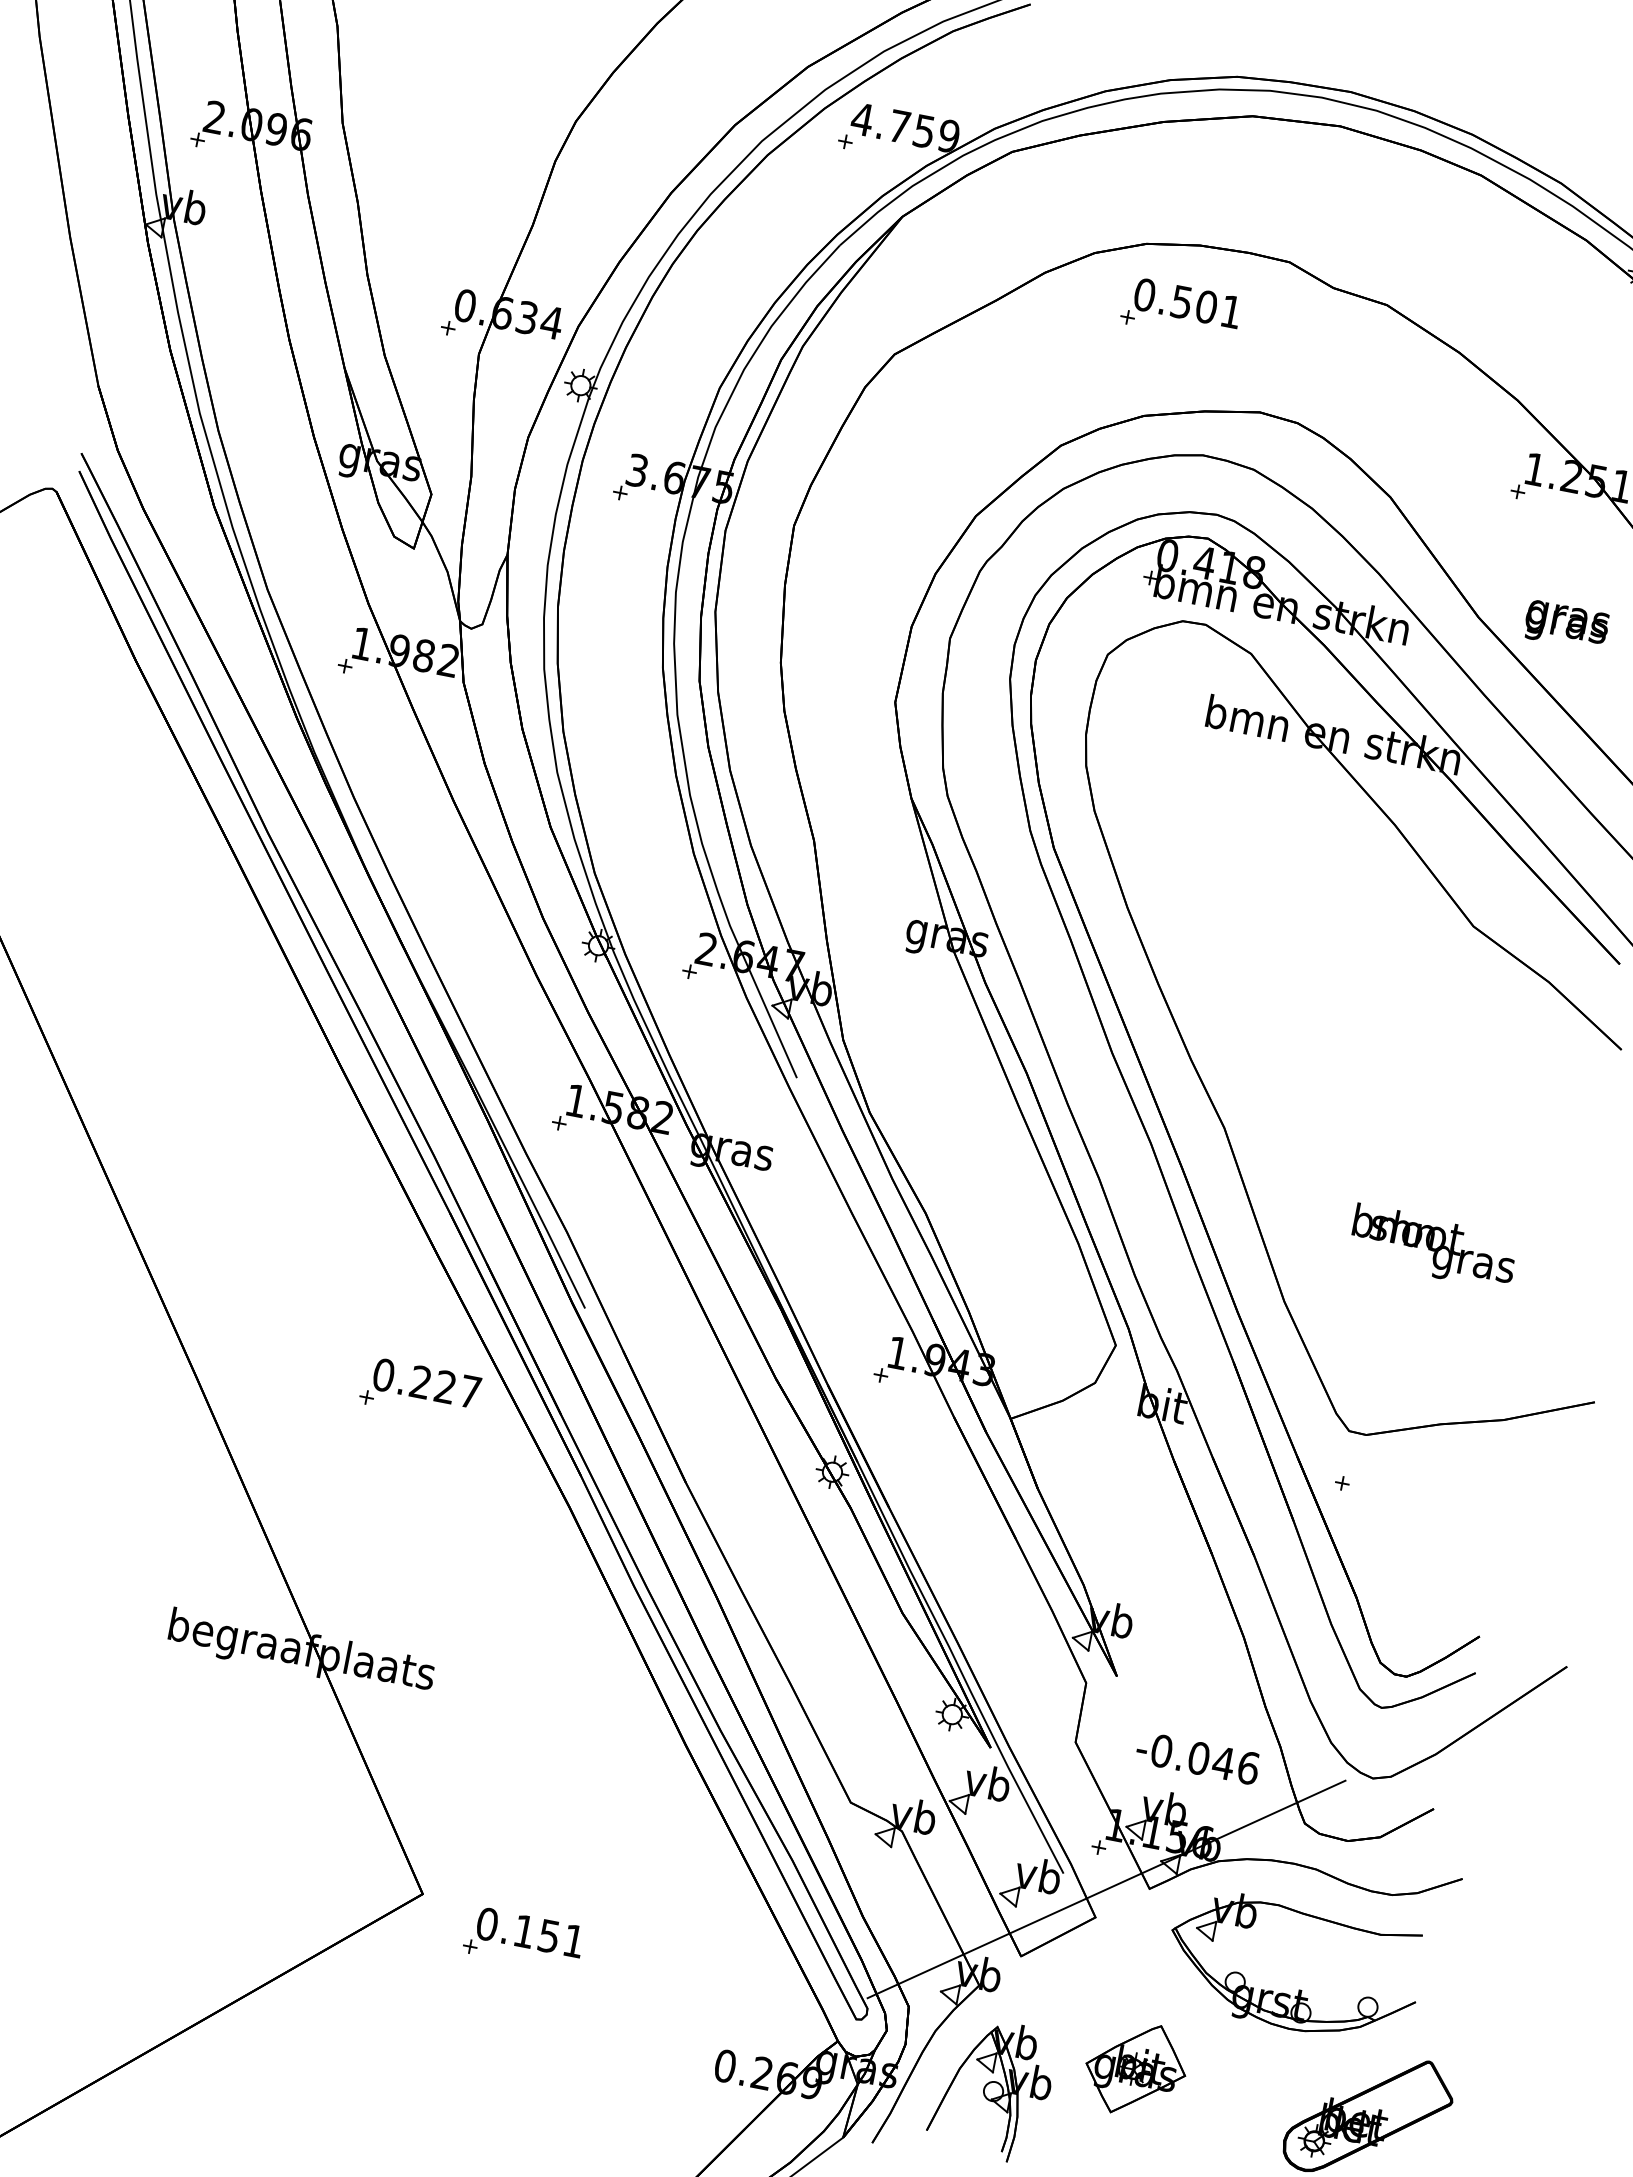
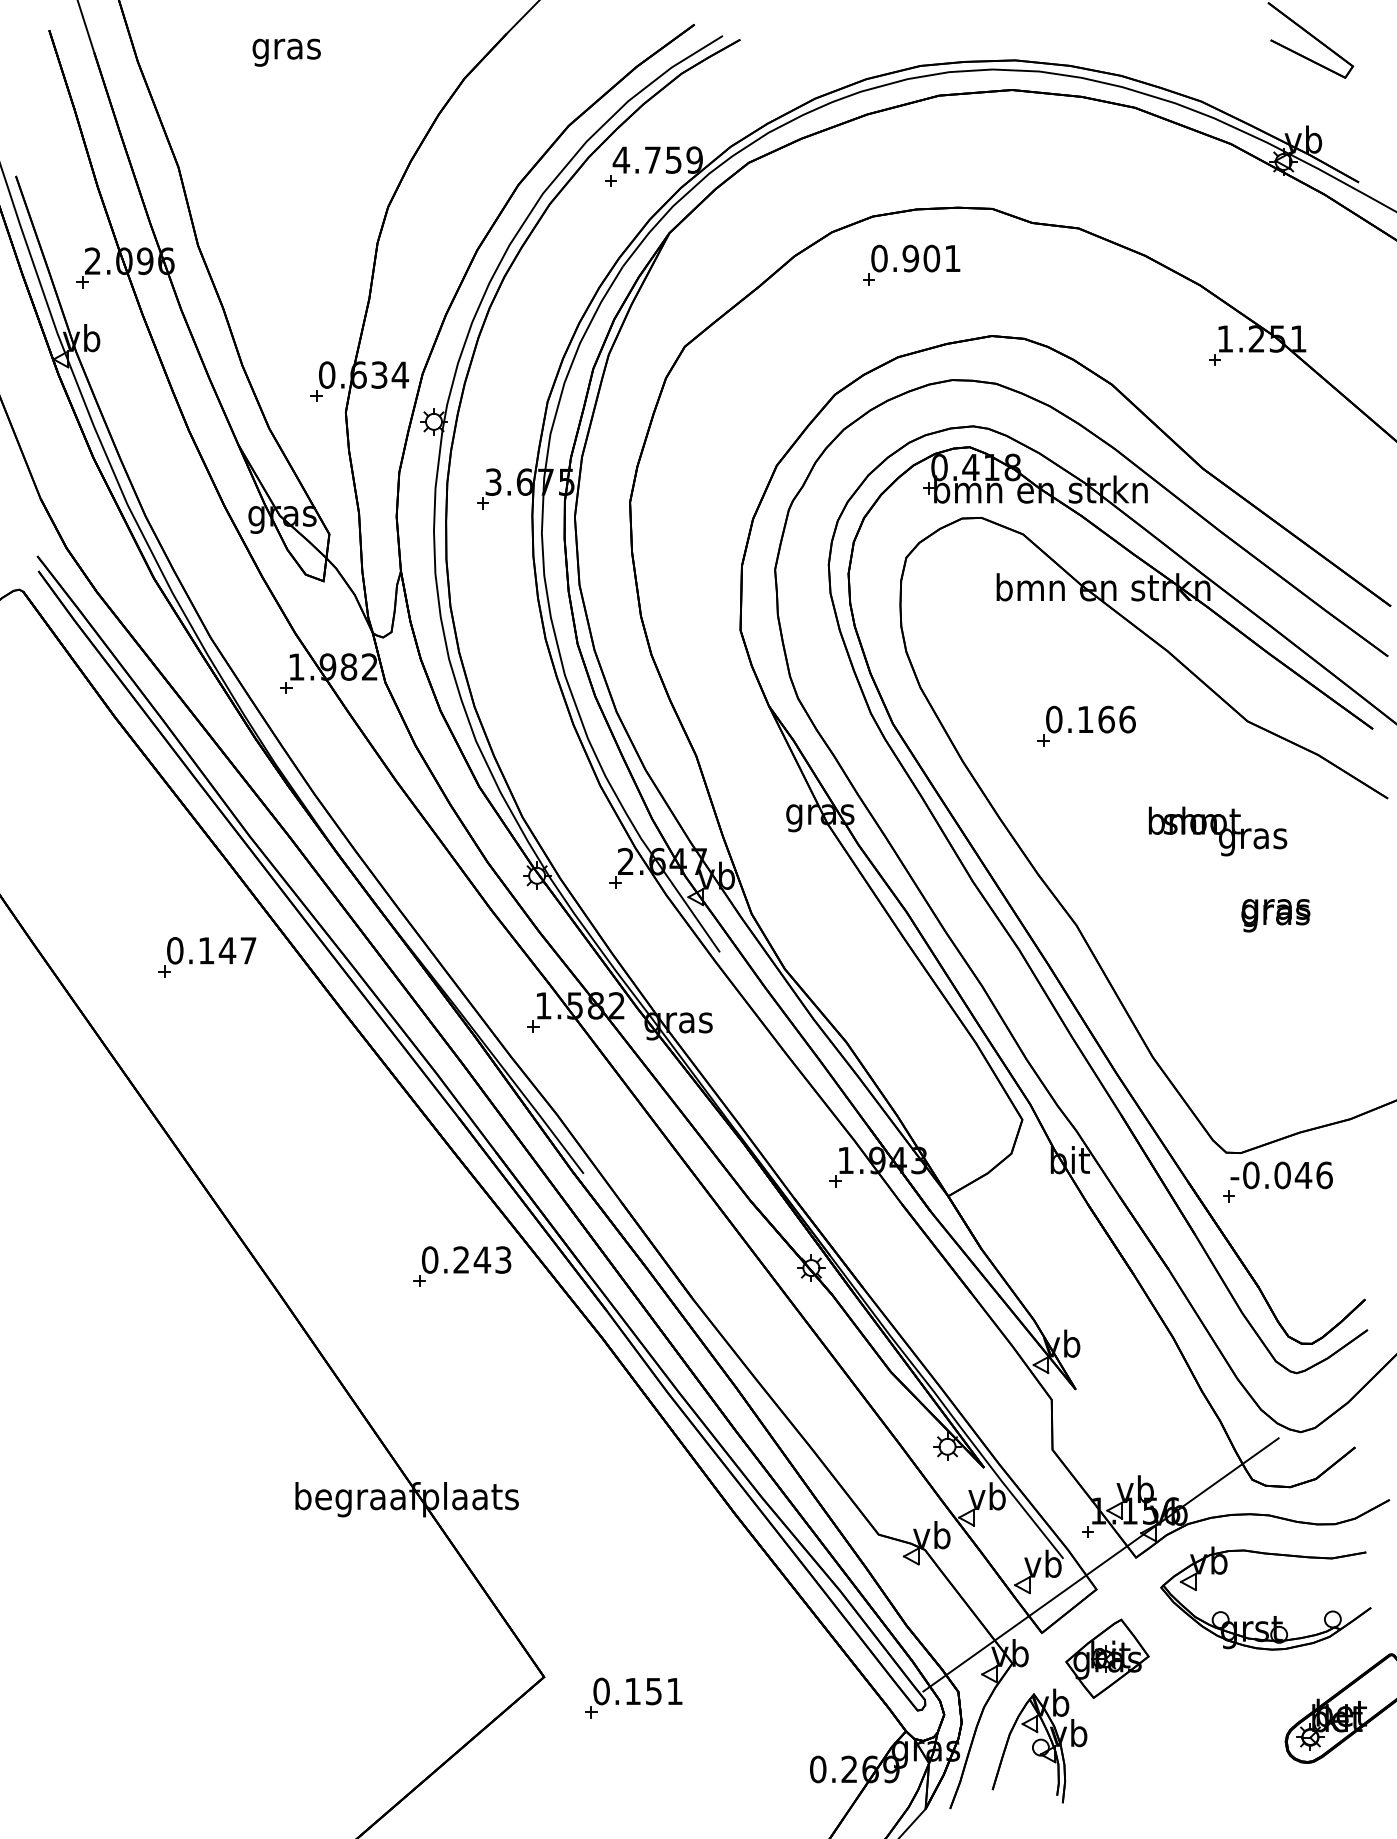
text: (1181, 302) -> (910, 258), 0.501 -> 0.901
text: (1566, 625) -> (1275, 915), moved
part: (1282, 894) -> (1086, 725), added
part: (190, 966) -> (207, 957), added
text: (1434, 1247) -> (1218, 831), moved
text: (457, 1388) -> (492, 1259), 0.227 -> 0.243
text: (1197, 1758) -> (1281, 1175), moved
part: (1136, 2068) -> (1107, 1658), moved

